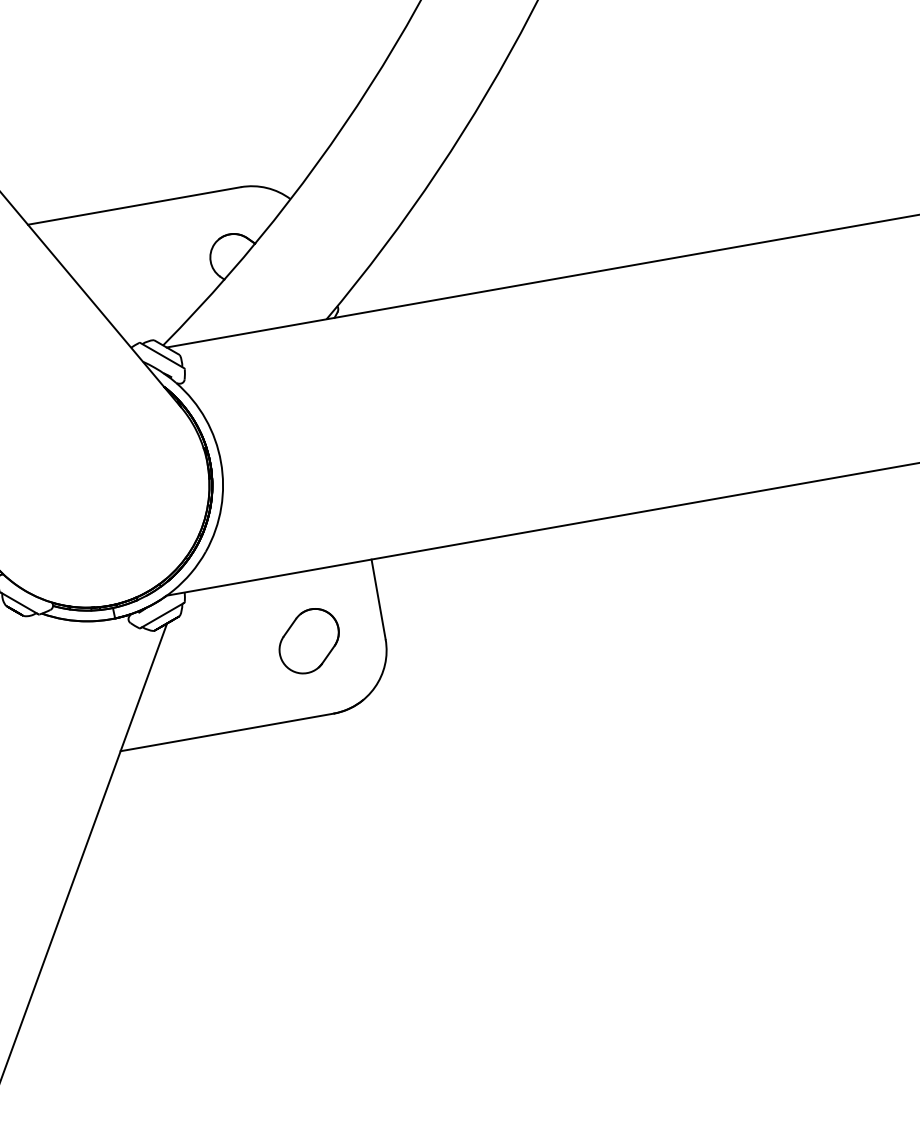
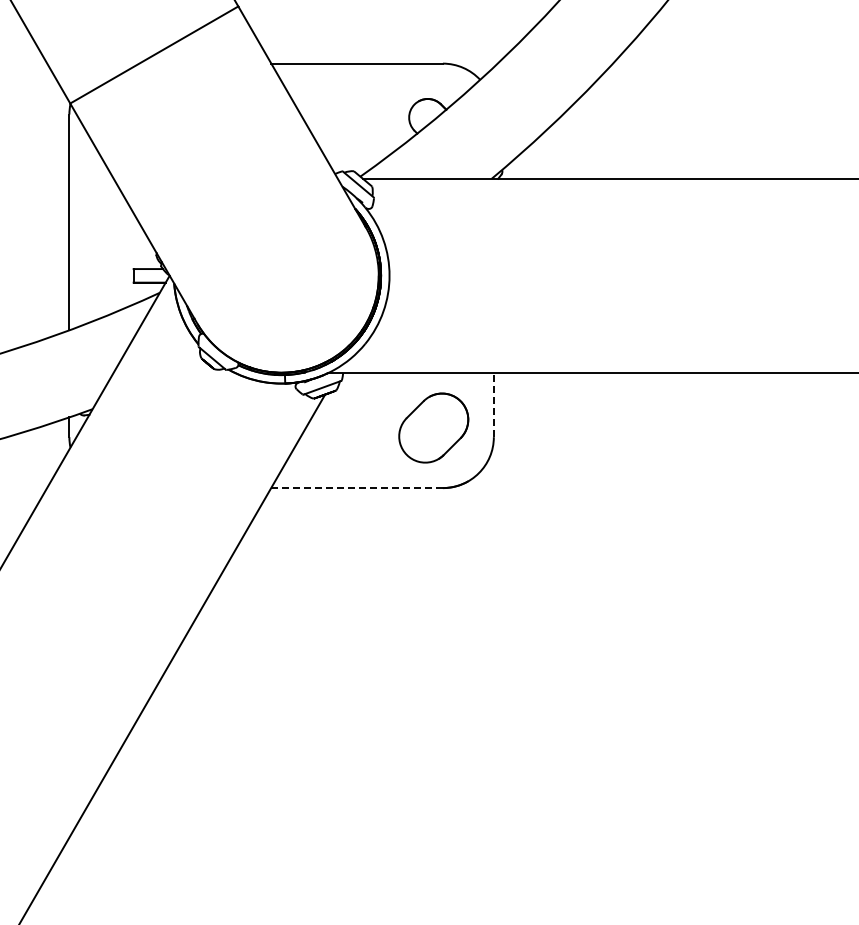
line: (378, 598) -> (493, 404), solid -> dashed
part: (308, 640) -> (433, 427), size x1.4
line: (227, 732) -> (357, 488), solid -> dashed

